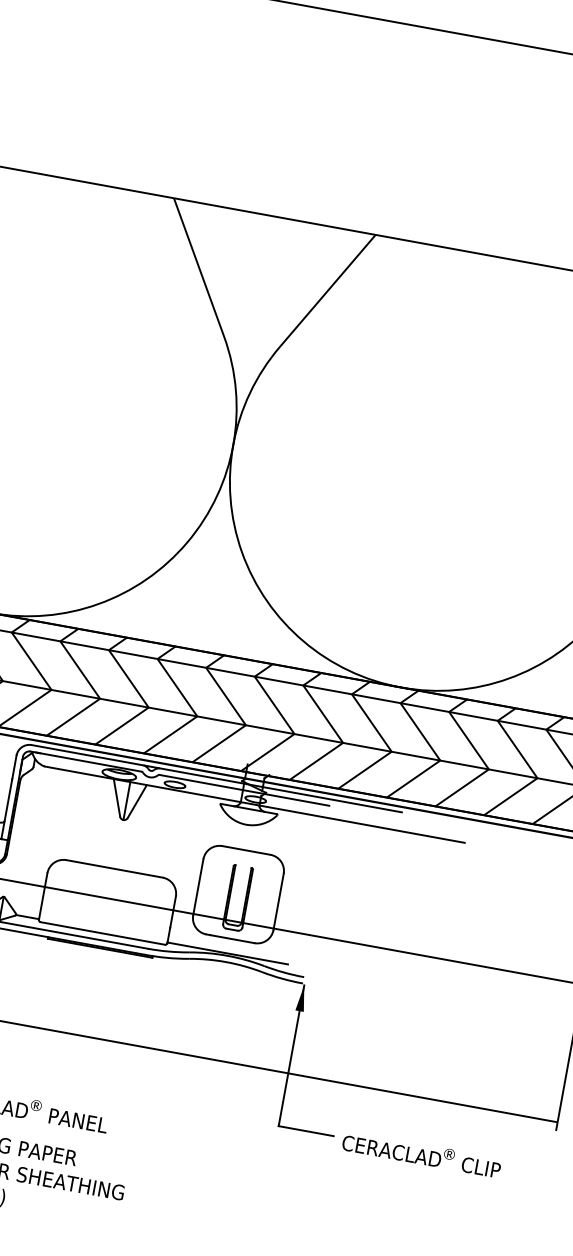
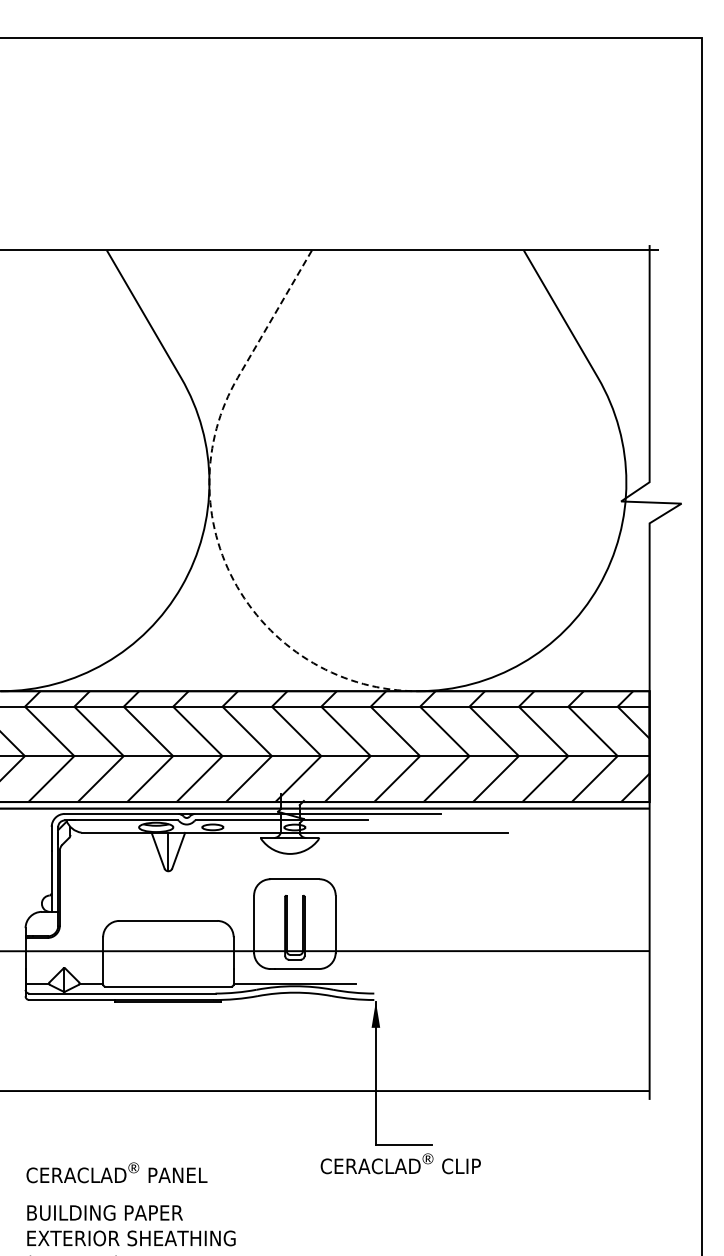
line: (230, 484) -> (213, 522), solid -> dashed
text: (421, 1153) -> (400, 1163), moved

